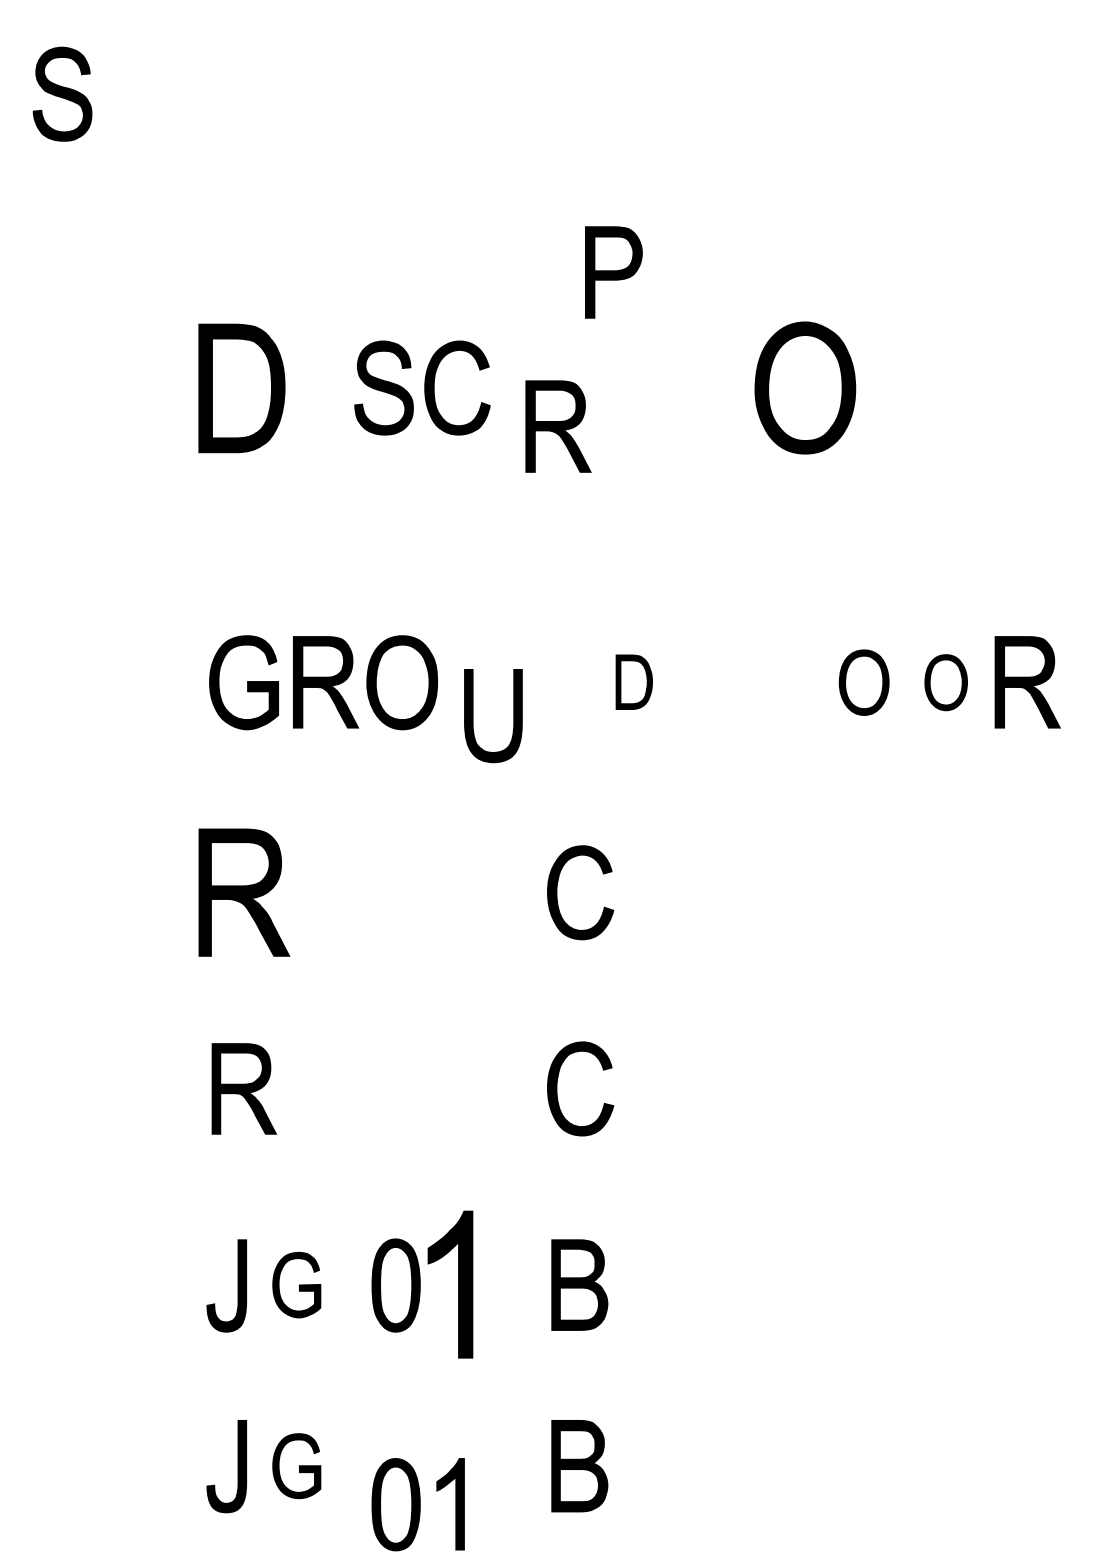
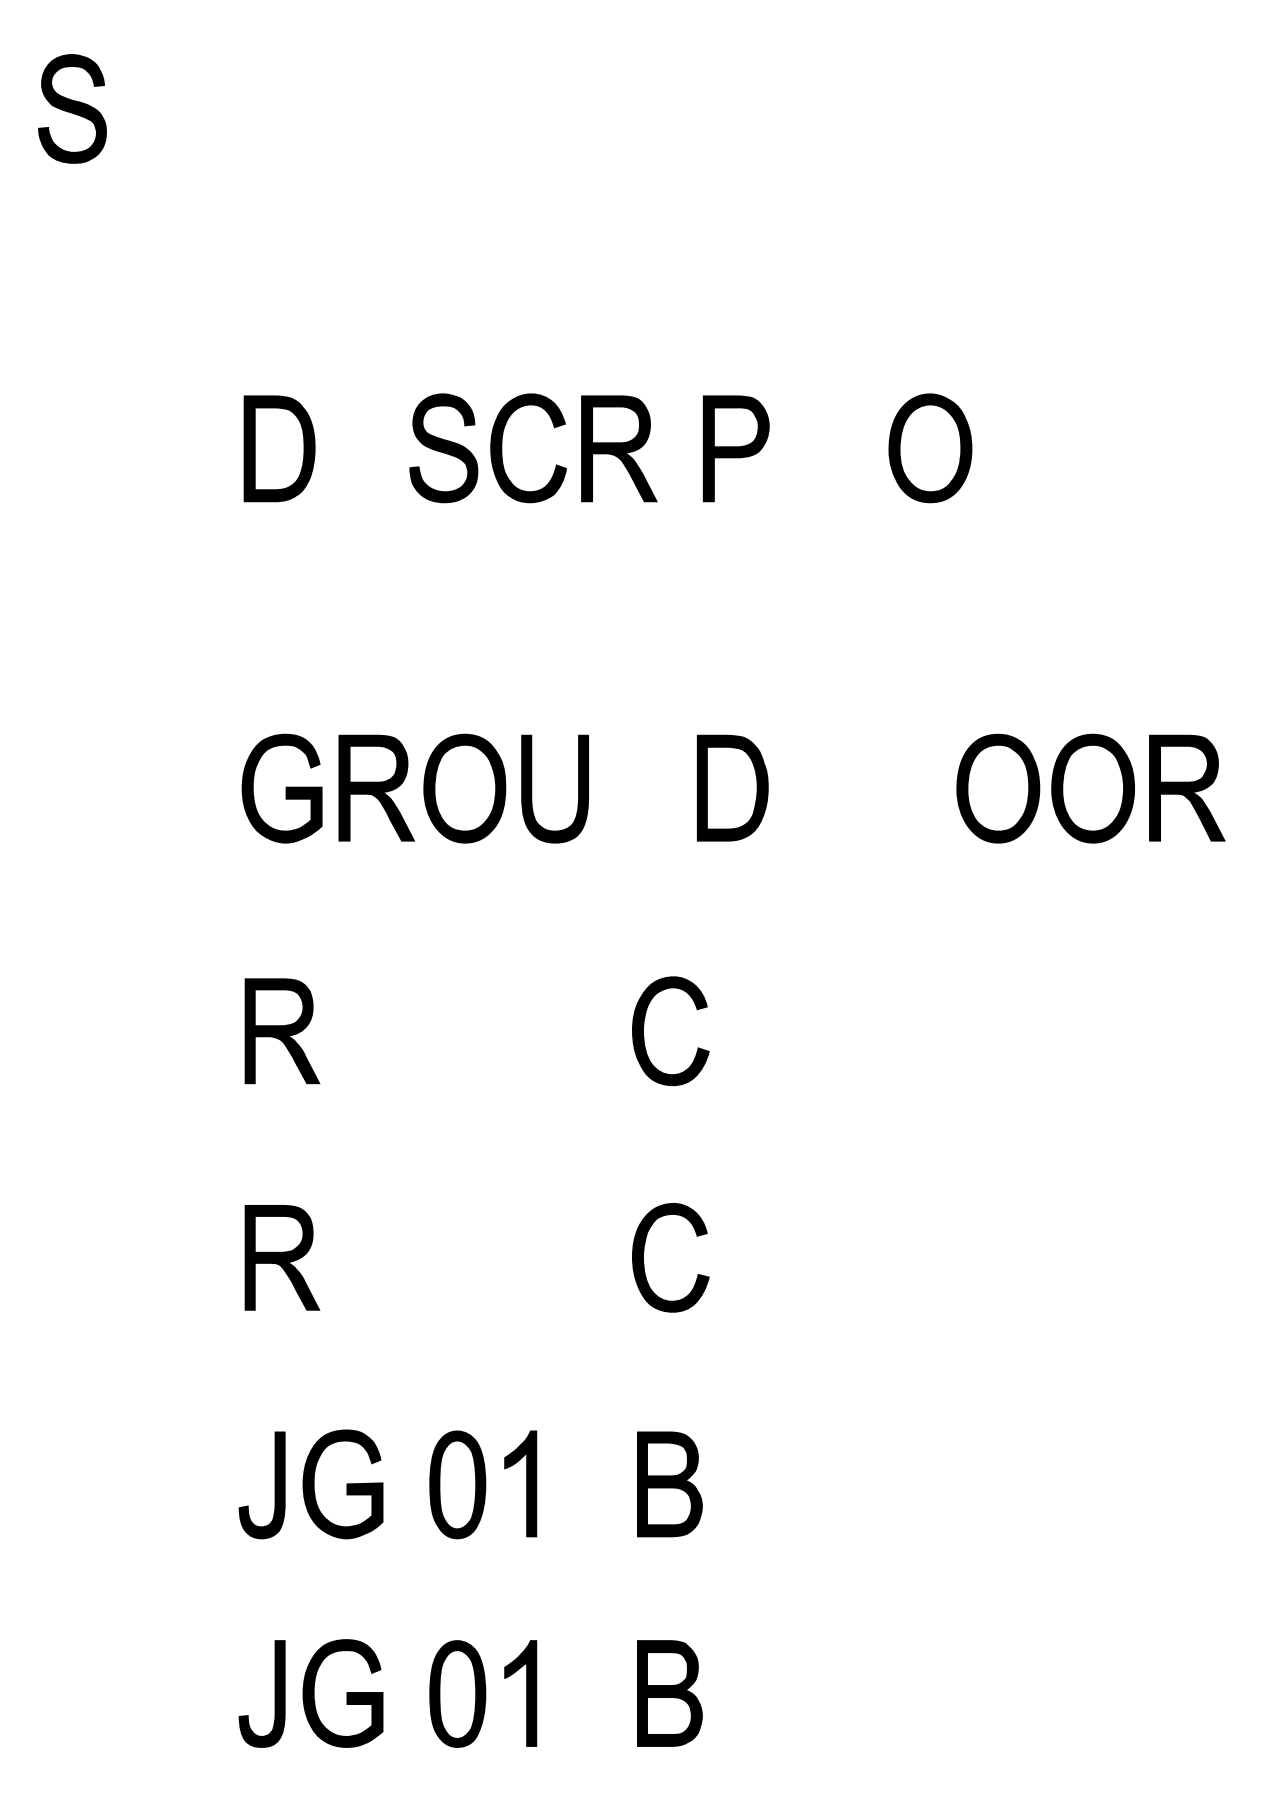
part: (613, 272) -> (735, 448), moved
part: (241, 388) -> (279, 448), size x0.71
part: (805, 388) -> (930, 448), size x0.71
part: (558, 426) -> (619, 448), moved
part: (634, 681) -> (732, 787), size x1.67
part: (864, 682) -> (998, 788), size x1.43
part: (945, 682) -> (1092, 788), size x1.67
part: (473, 715) -> (532, 788), moved
part: (244, 892) -> (282, 1031), size x0.71
part: (450, 1284) -> (520, 1483), size x0.62
part: (296, 1285) -> (342, 1484), size x1.43
part: (296, 1466) -> (342, 1693), size x1.43
part: (395, 1504) -> (457, 1693), moved
part: (450, 1504) -> (520, 1693), moved

